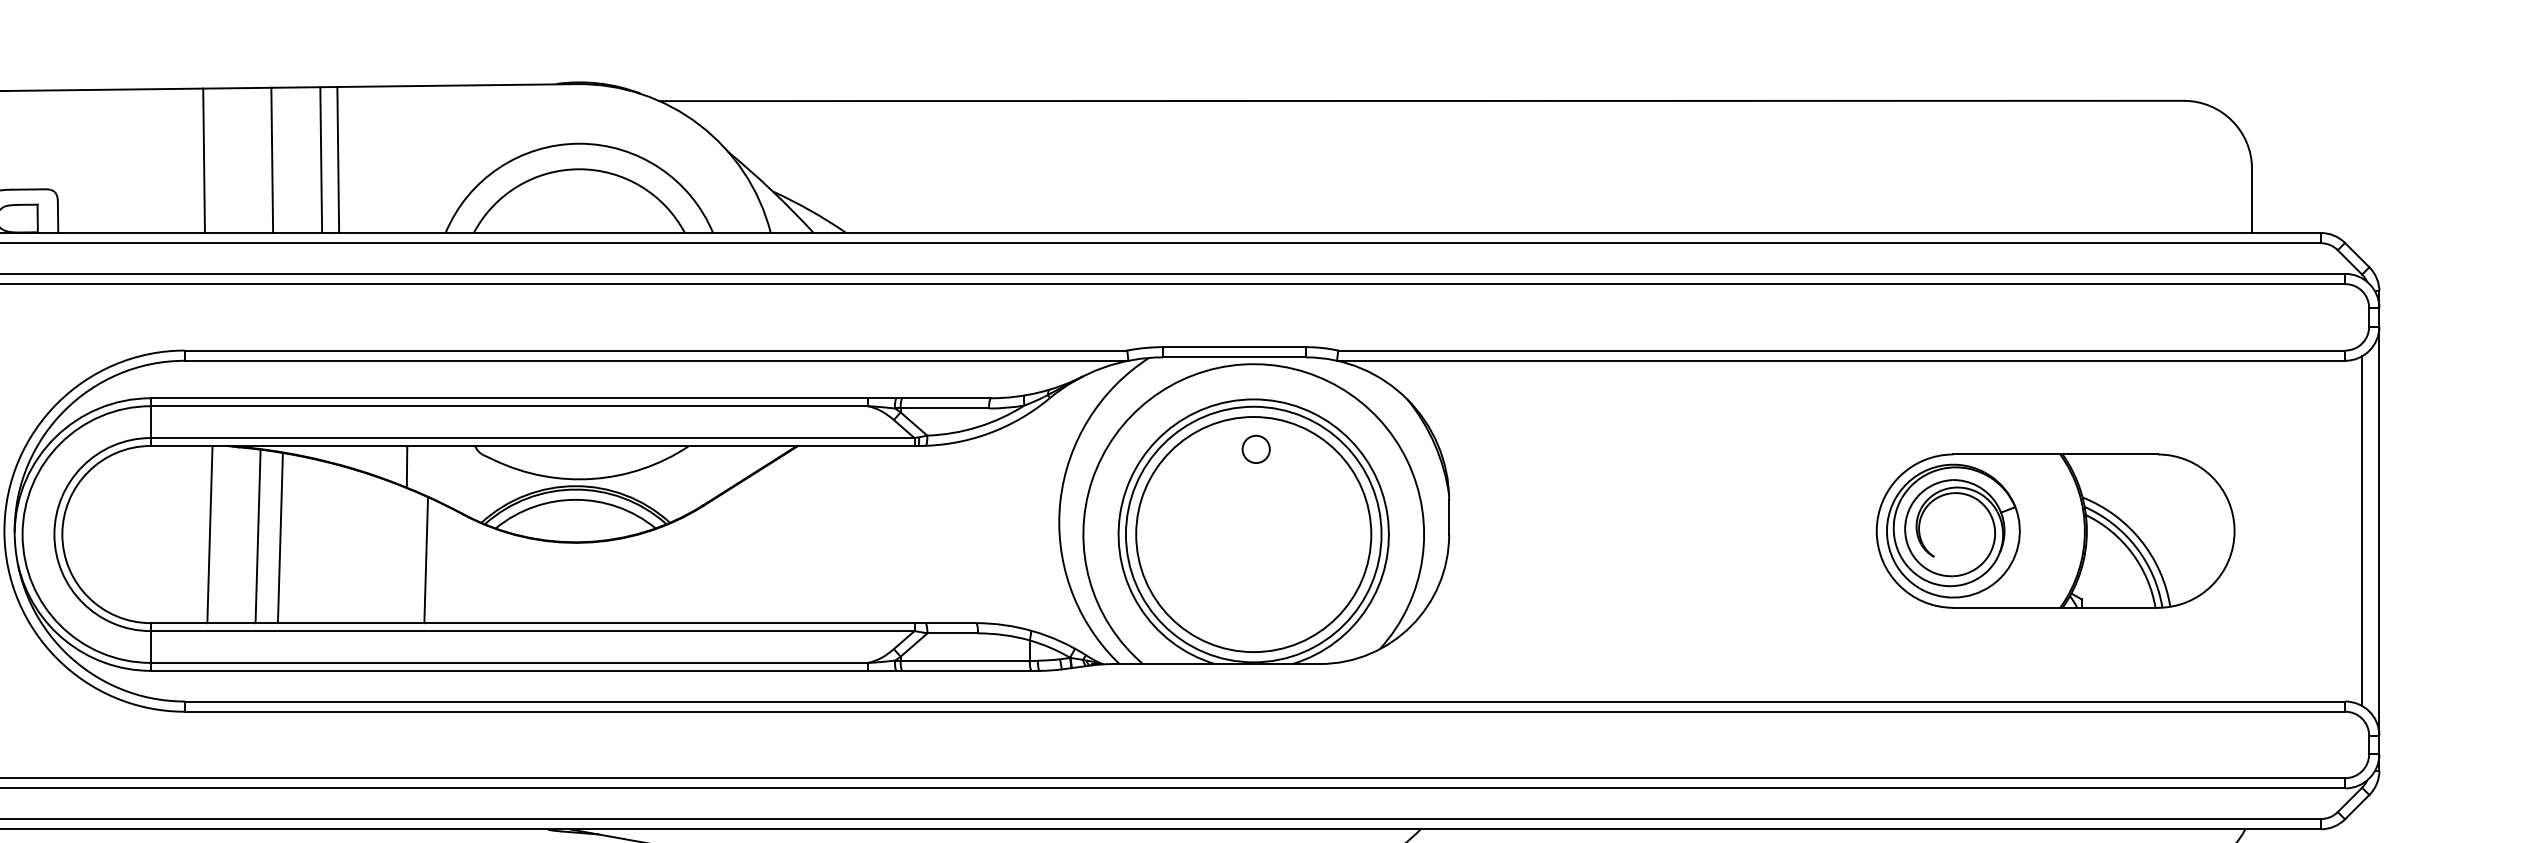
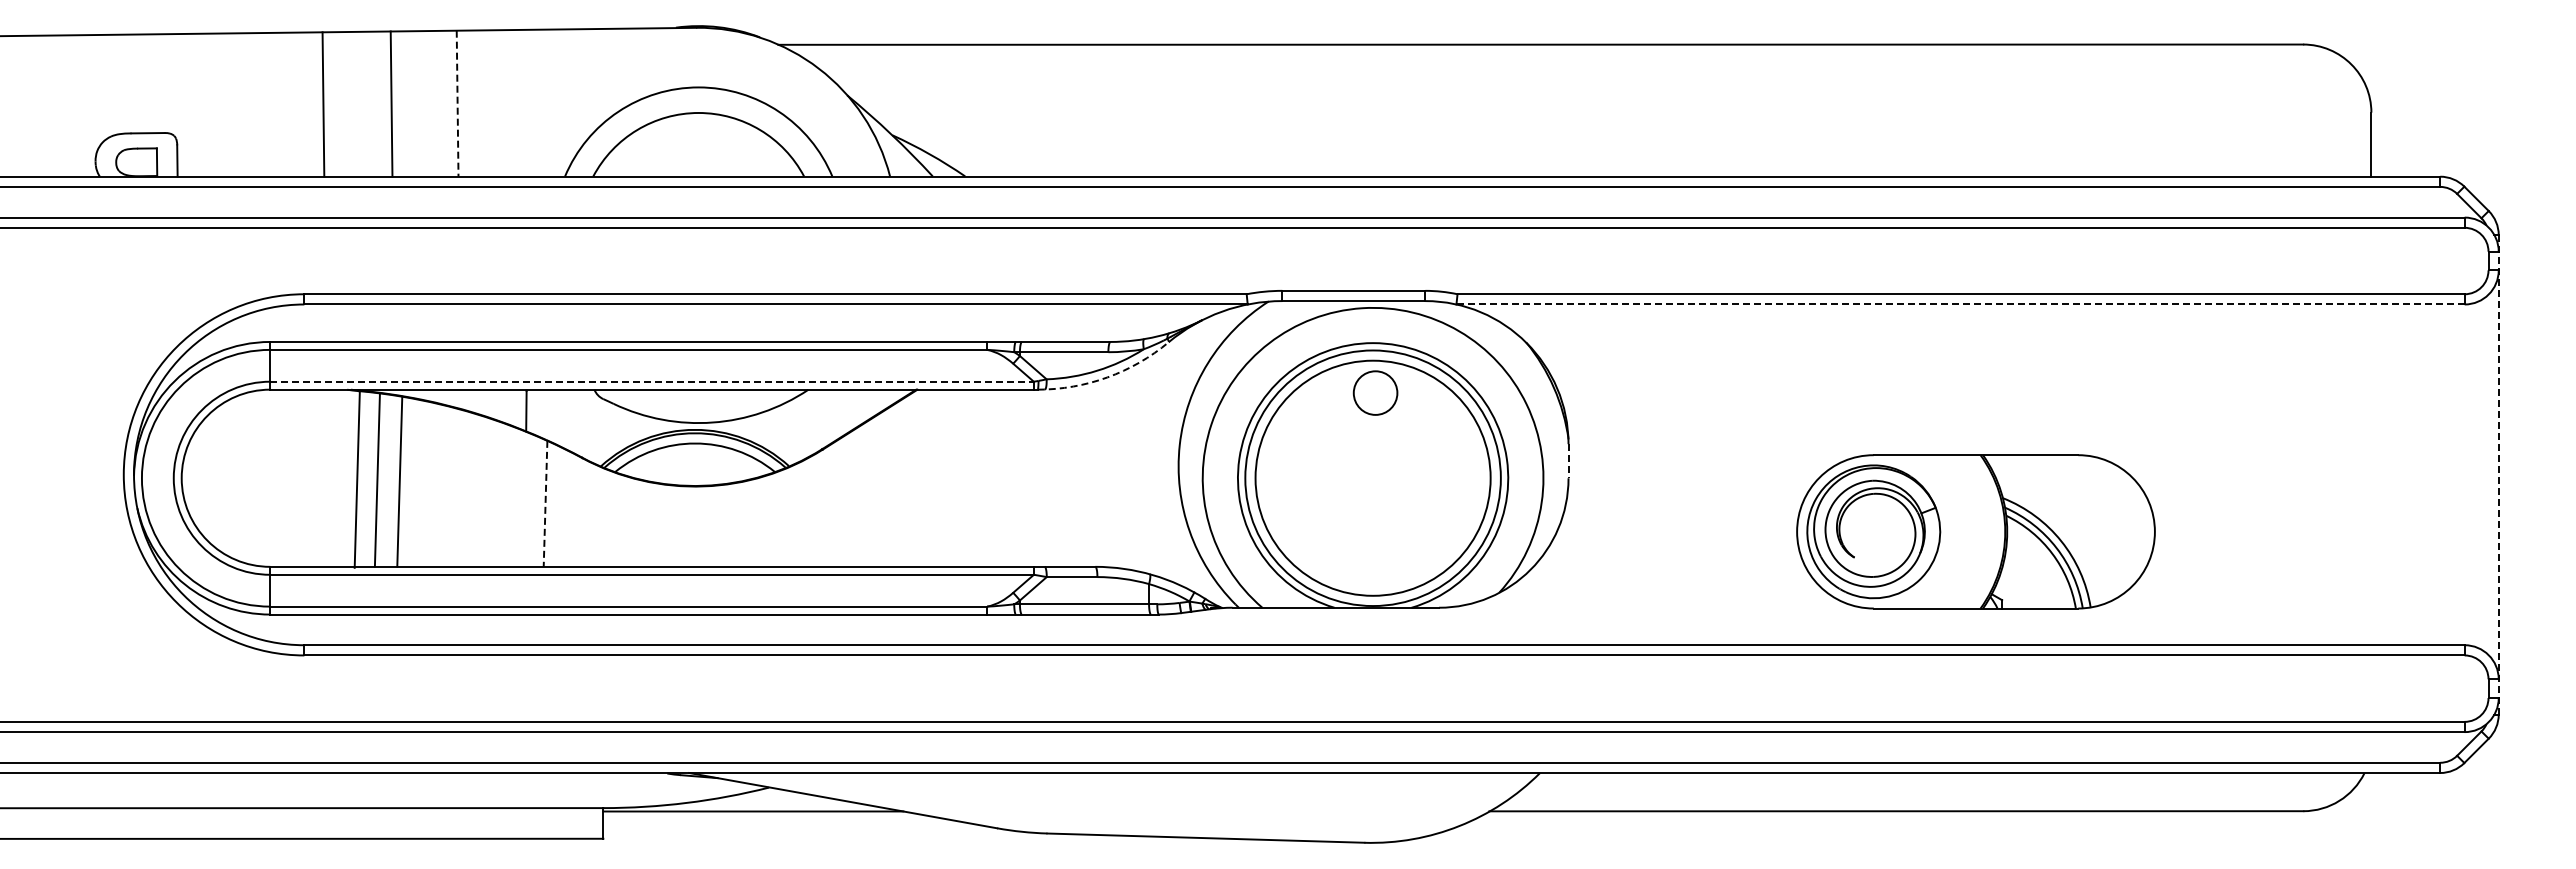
line: (321, 159) -> (440, 103), removed
line: (338, 160) -> (457, 104), solid -> dashed
line: (1841, 360) -> (1960, 304), solid -> dashed
arc: (988, 433) -> (1107, 377), solid -> dashed
line: (533, 437) -> (652, 381), solid -> dashed
circle: (1256, 448) -> (1375, 392), size x1.6
line: (1449, 517) -> (1568, 461), solid -> dashed
part: (2055, 530) -> (1975, 531), moved
line: (2362, 530) -> (2481, 474), removed
line: (2379, 530) -> (2498, 474), solid -> dashed
line: (209, 533) -> (356, 478), moved
line: (426, 560) -> (545, 504), solid -> dashed

